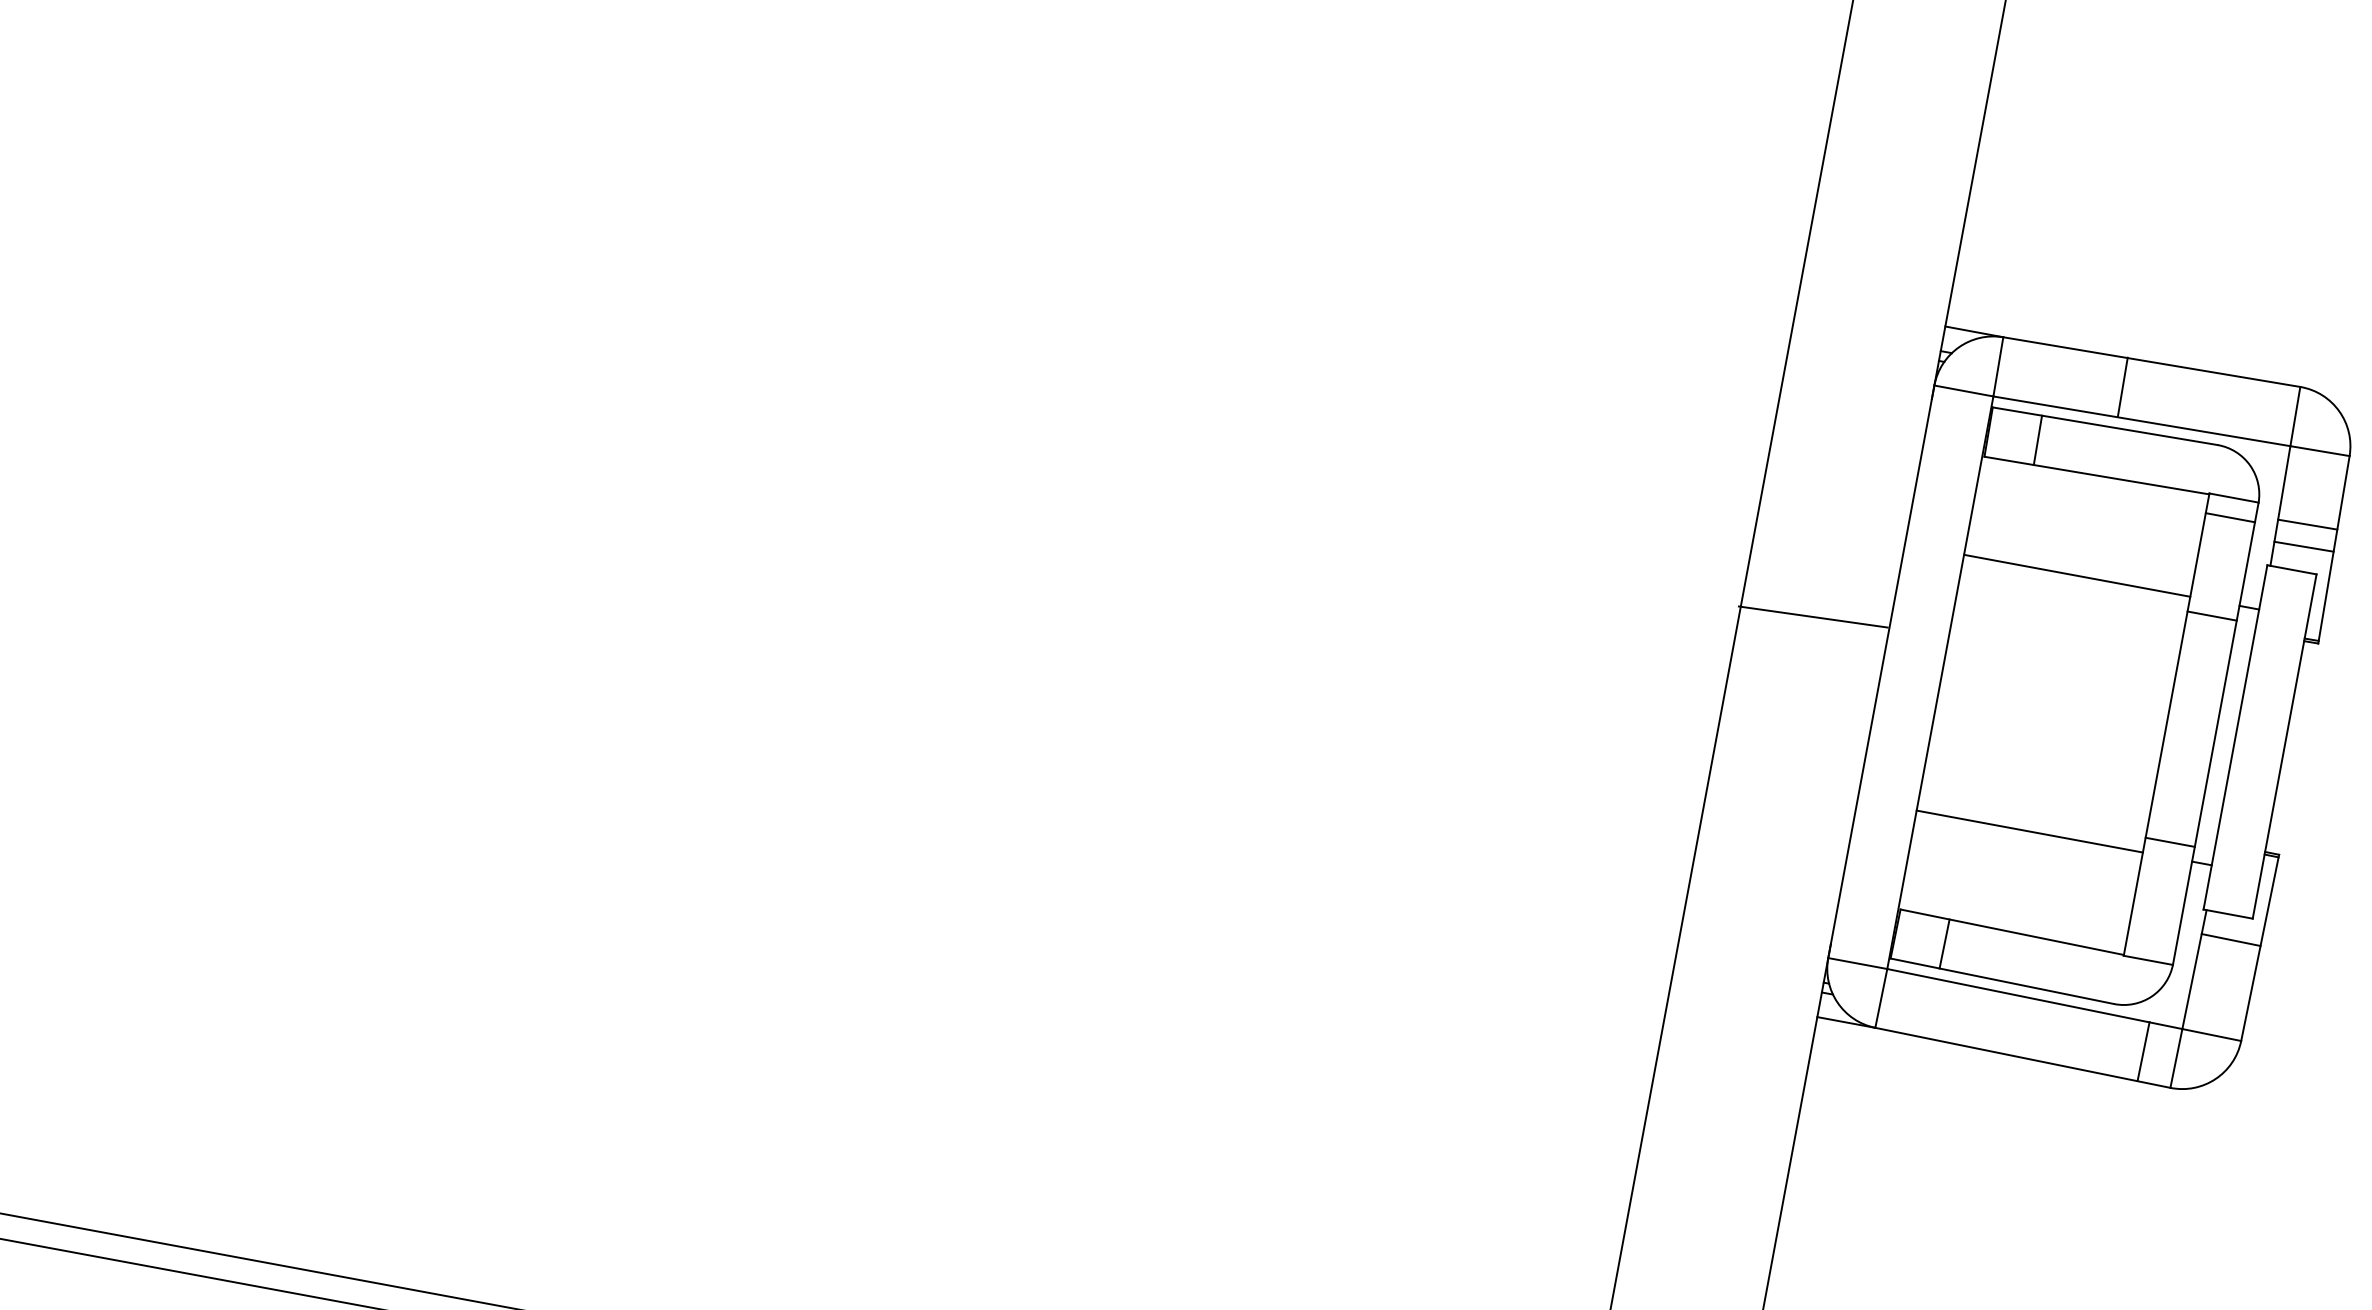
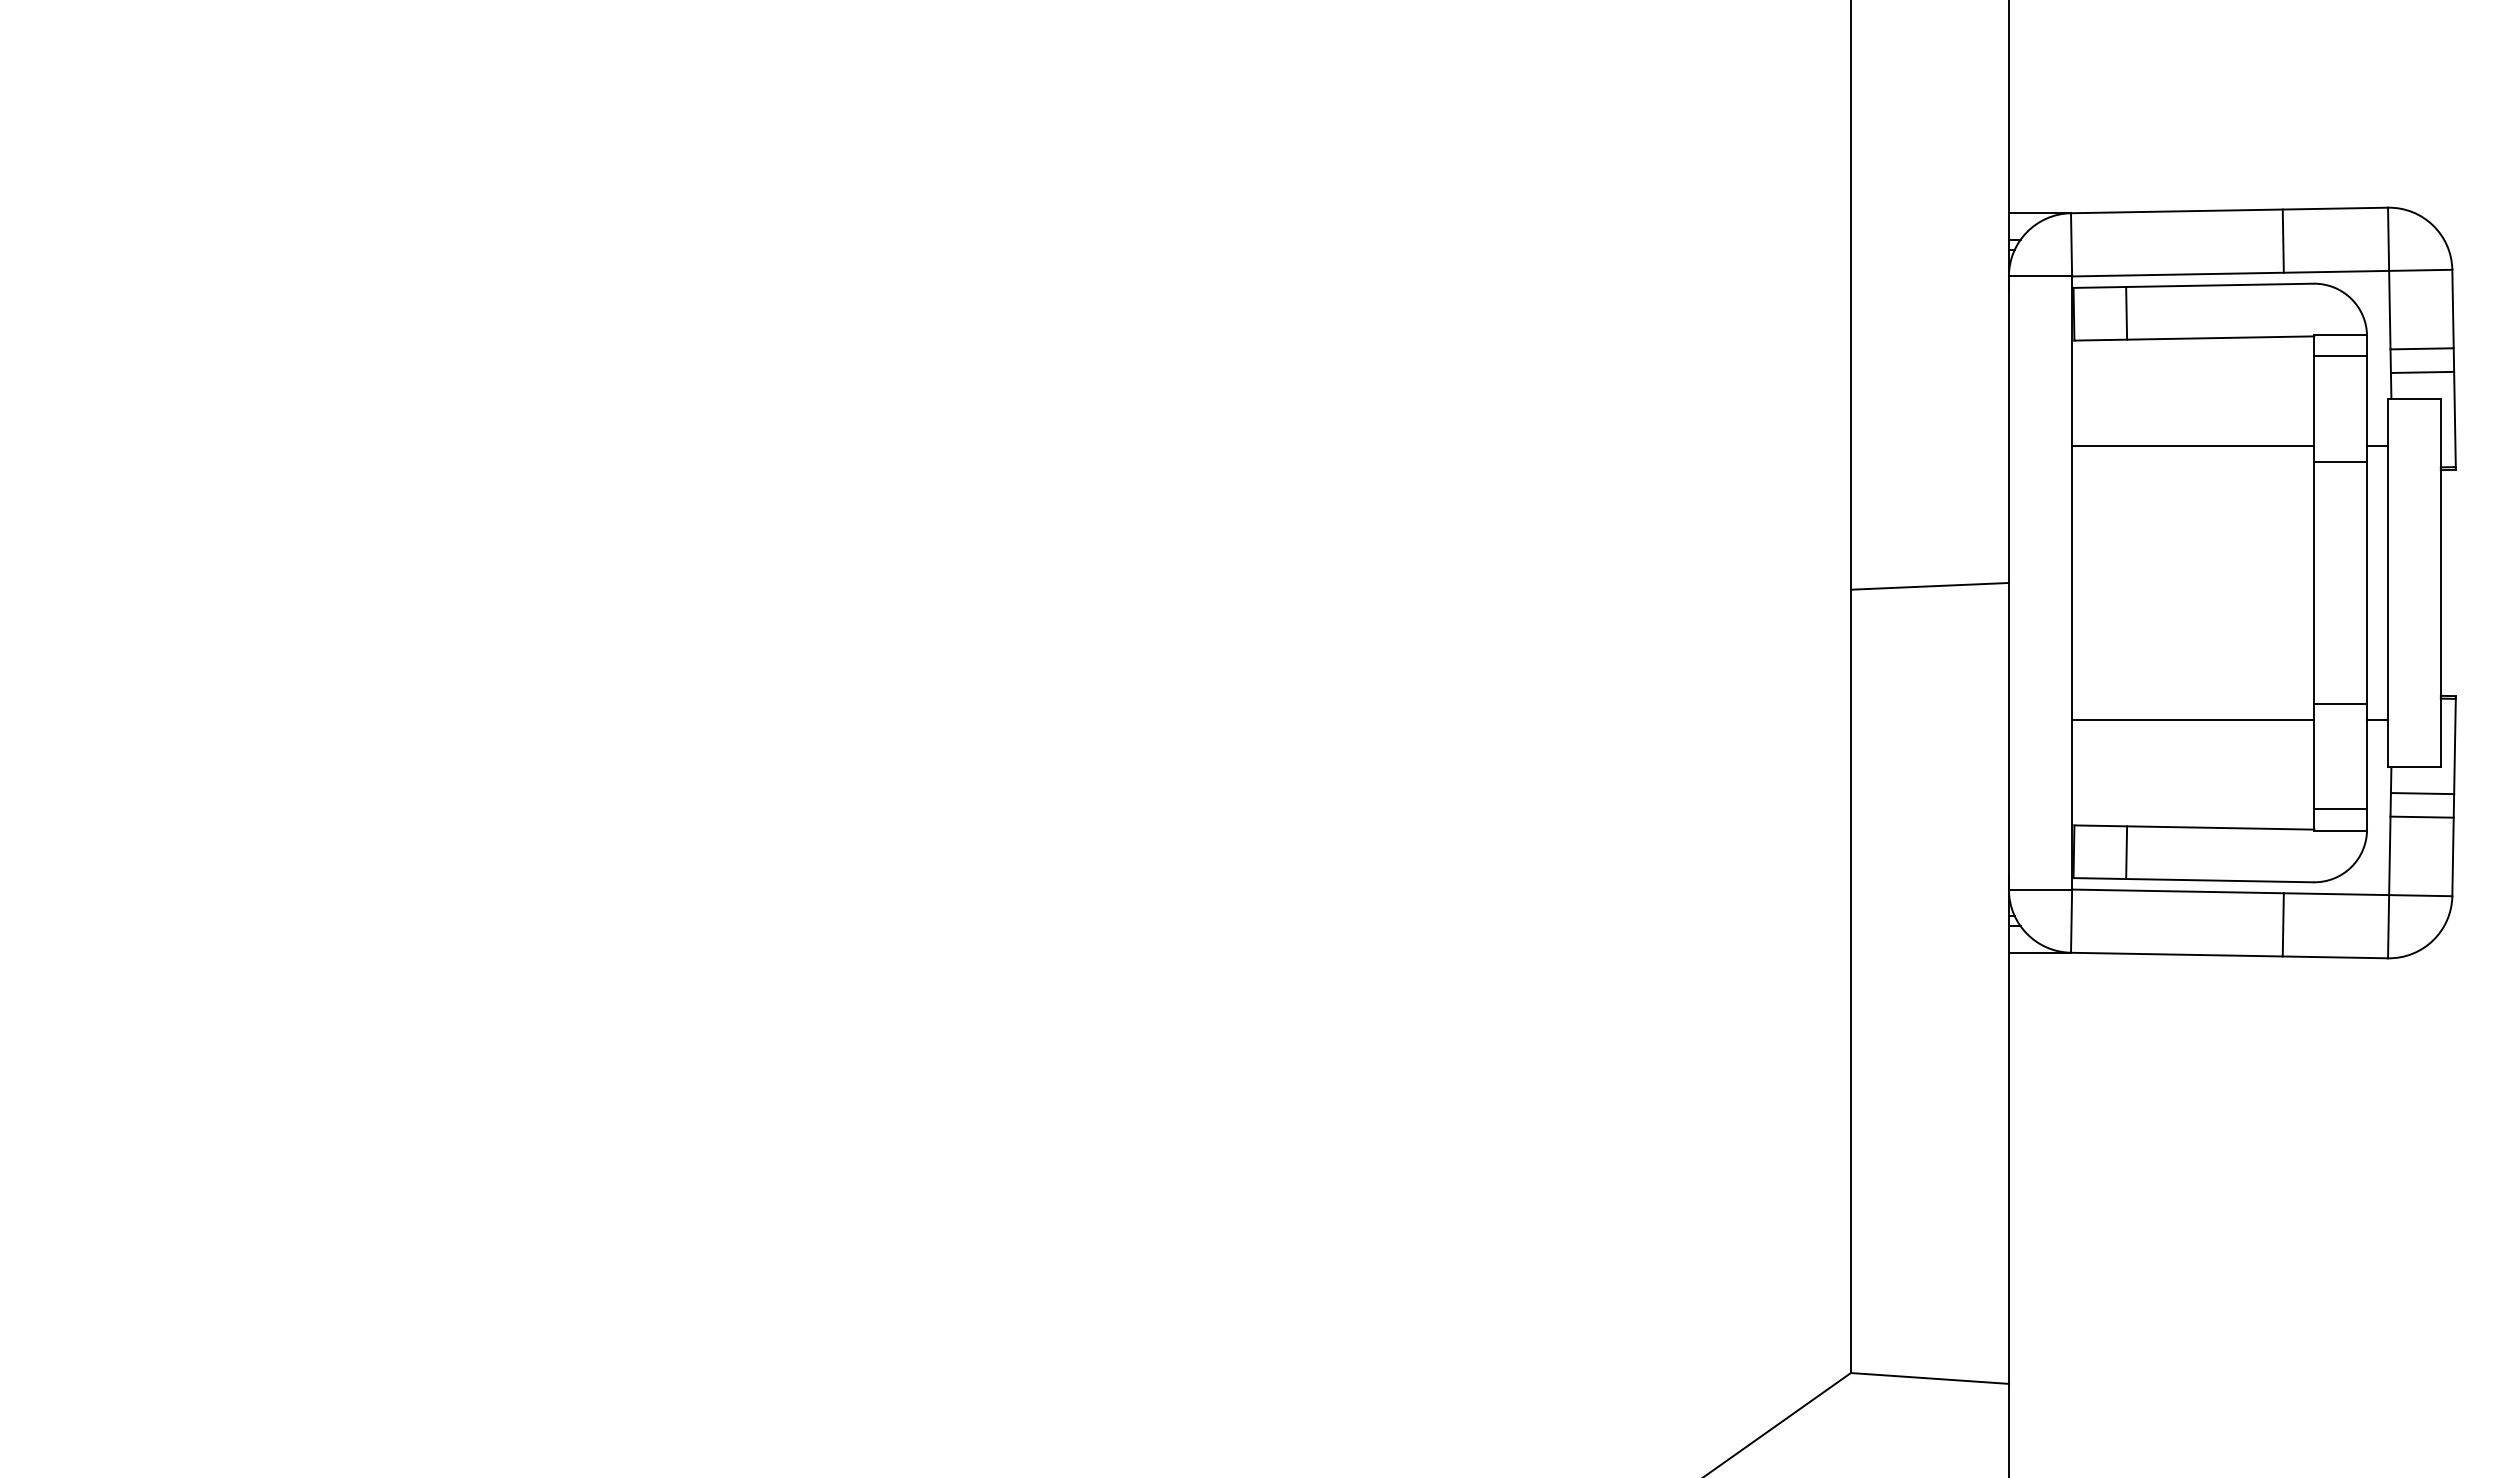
line: (2122, 386) -> (2282, 240), moved
line: (1813, 616) -> (1929, 585), moved
line: (2151, 940) -> (2340, 809), added
line: (2226, 961) -> (2421, 816), added
line: (2142, 1051) -> (2282, 924), moved

